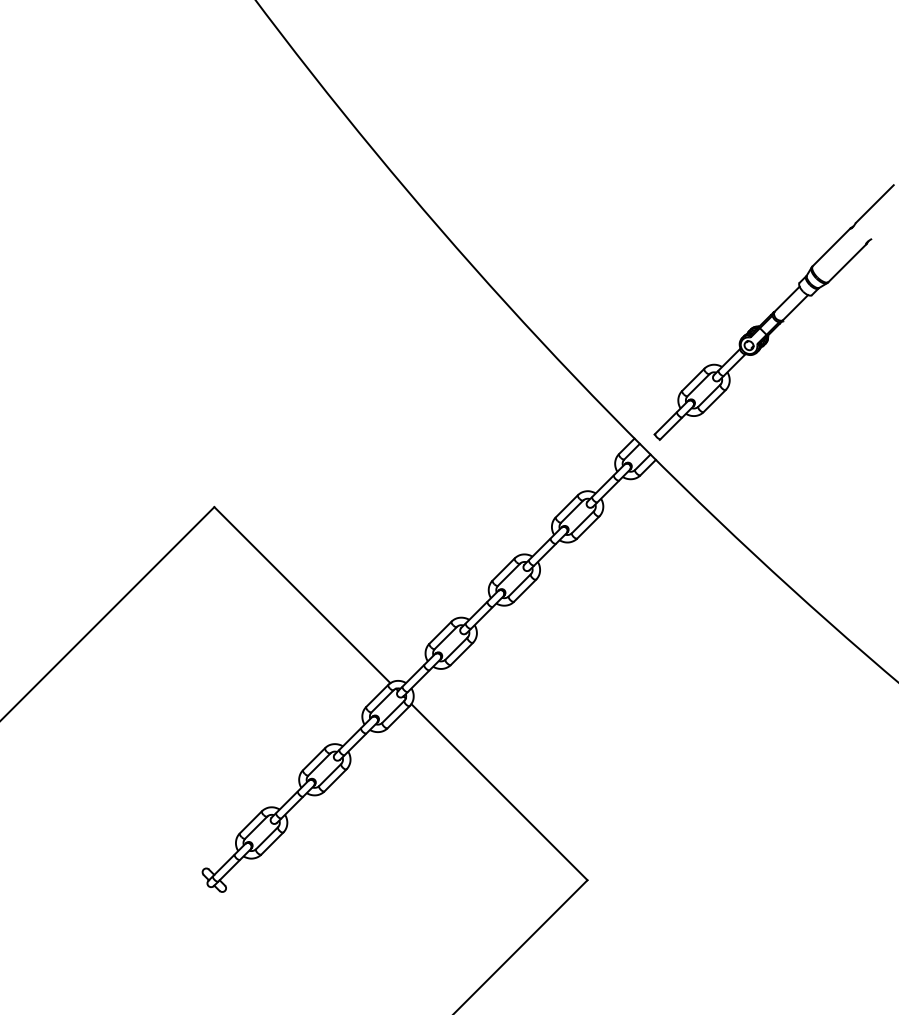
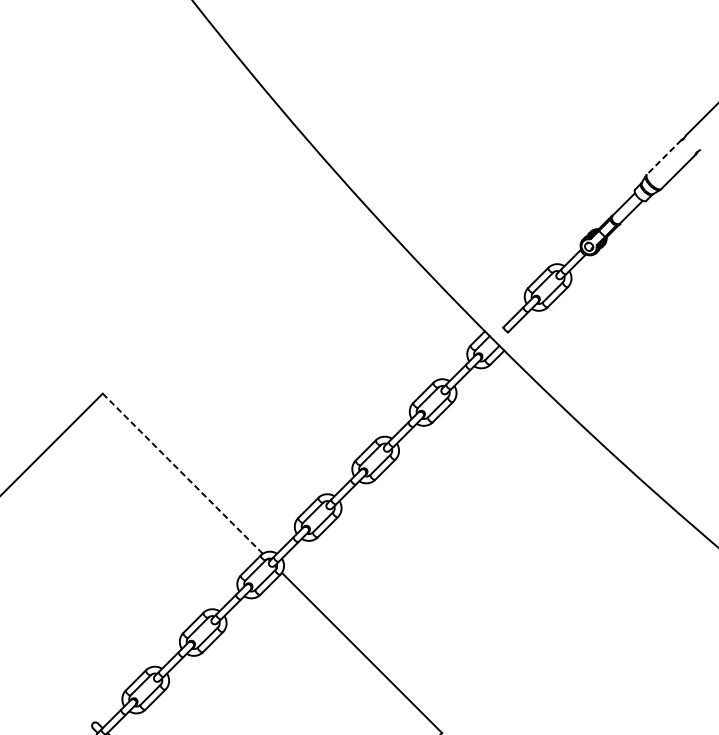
line: (831, 247) -> (664, 157), solid -> dashed
line: (302, 594) -> (182, 473), solid -> dashed

